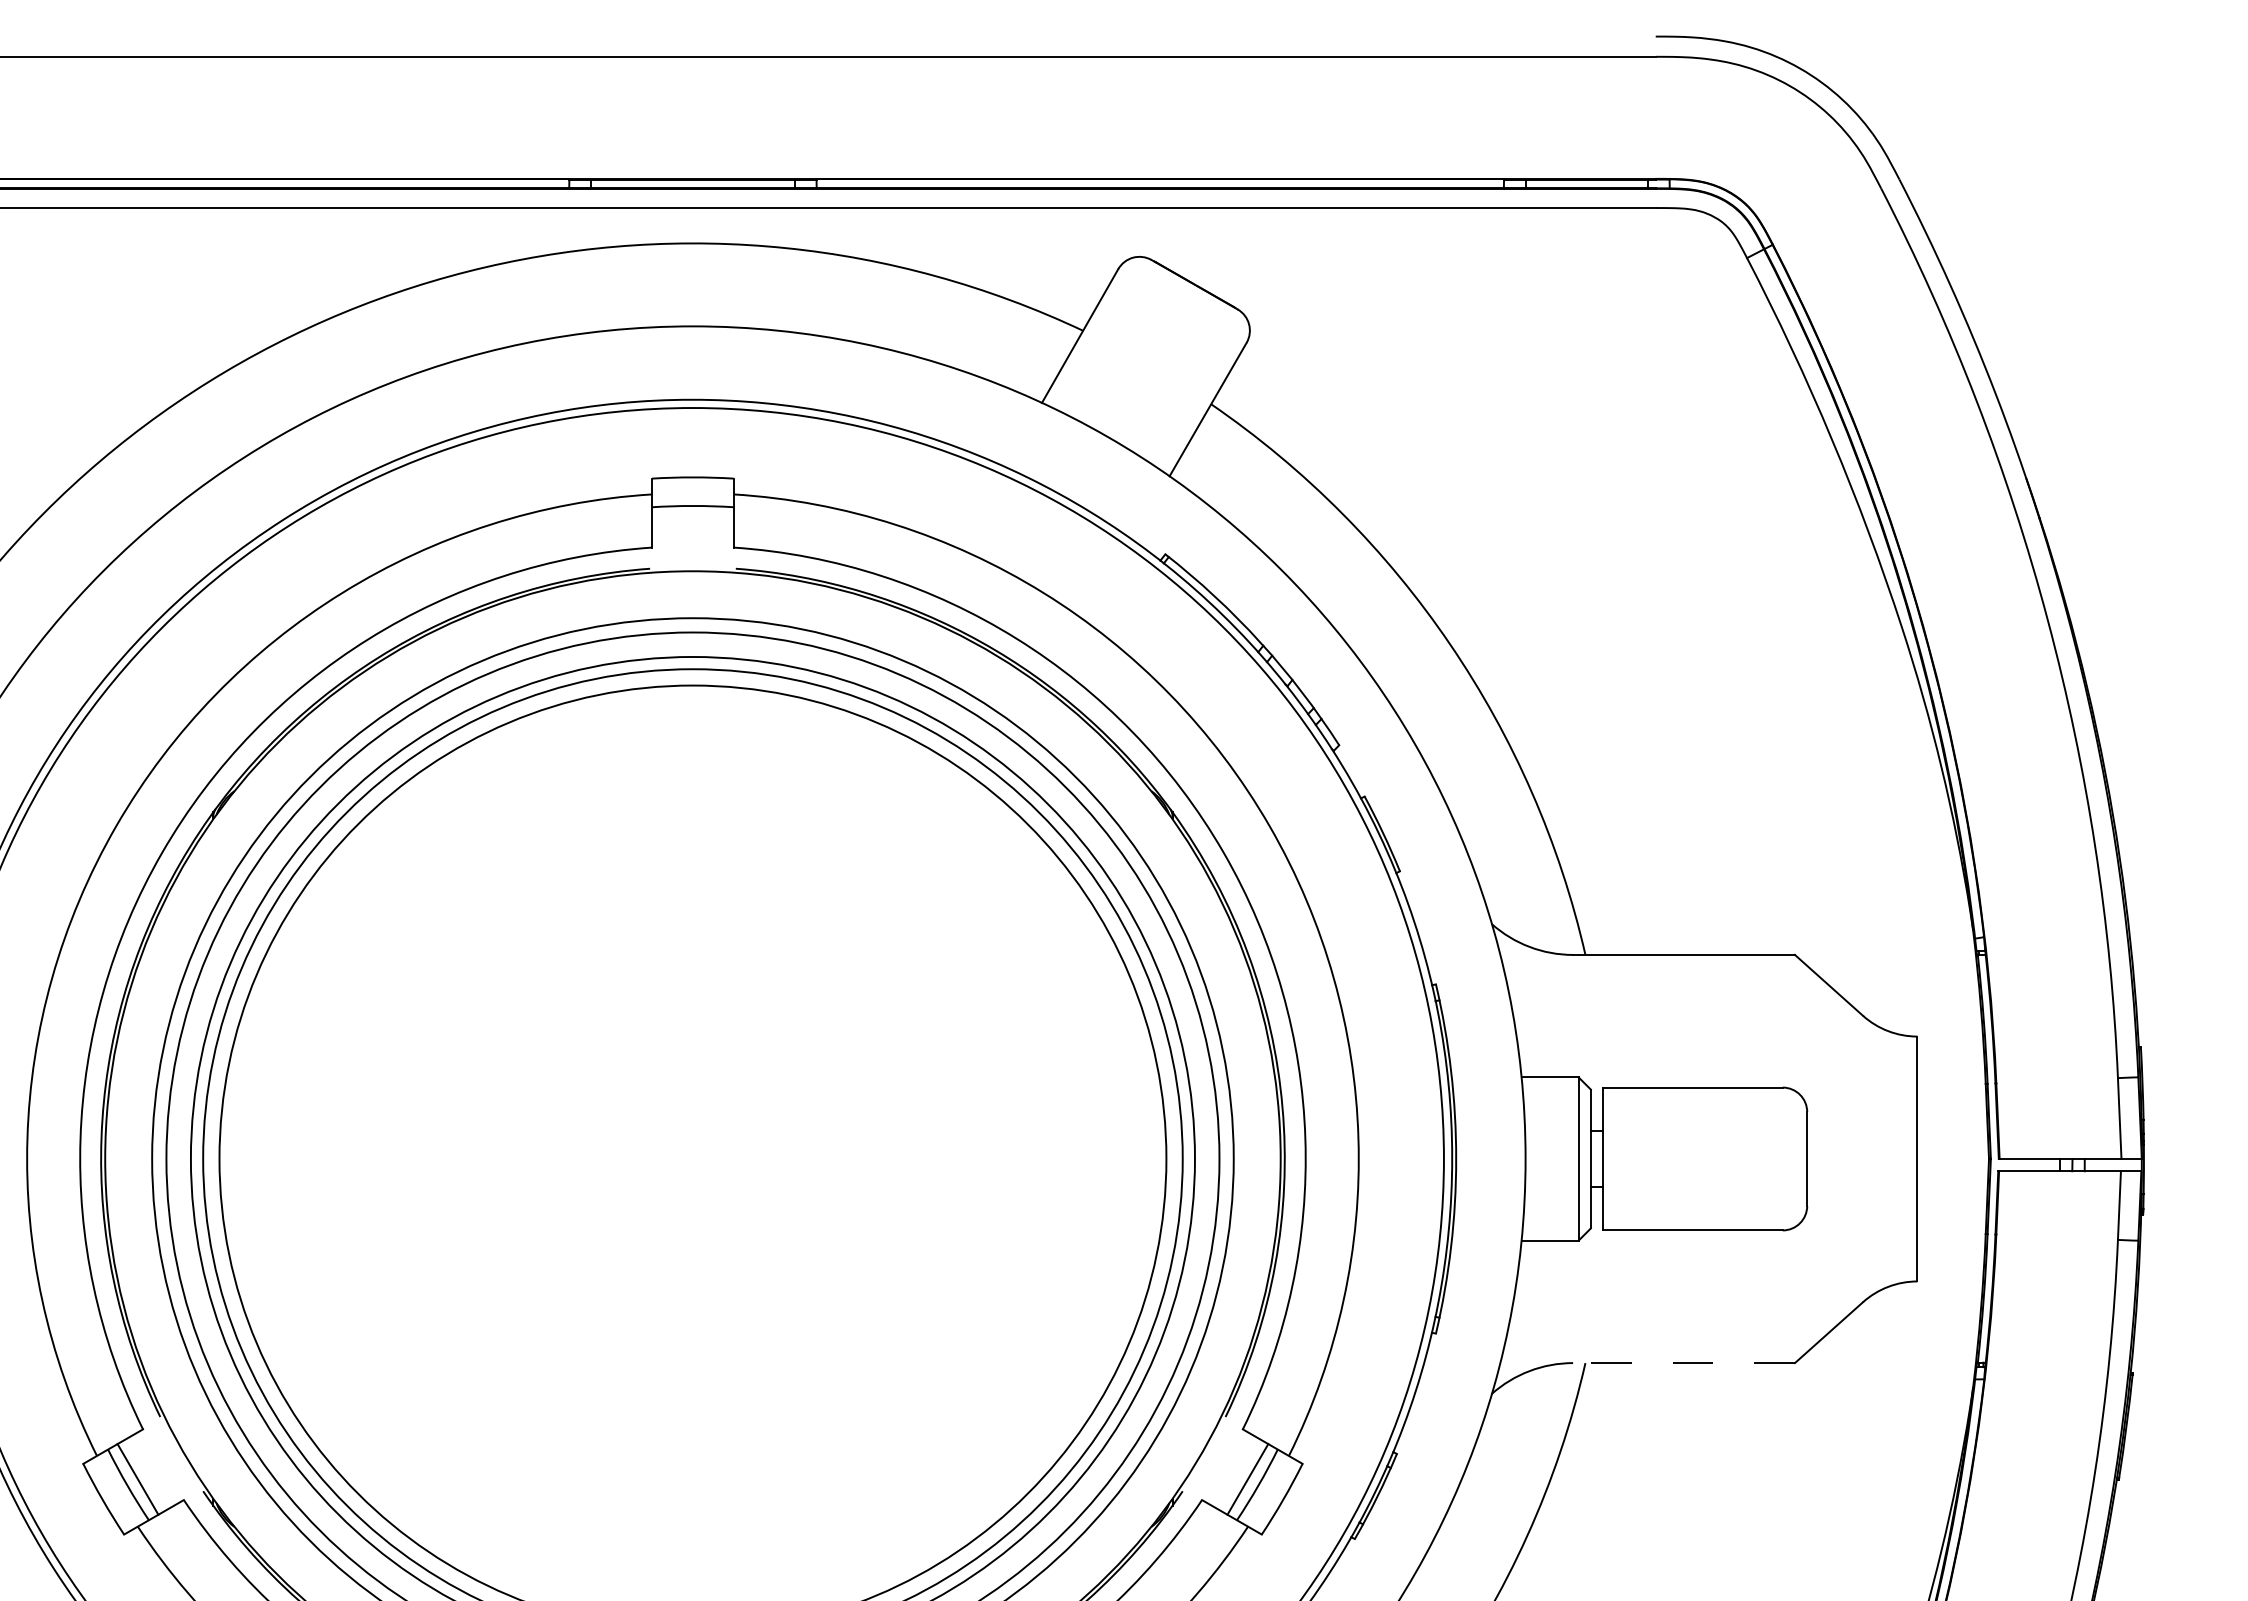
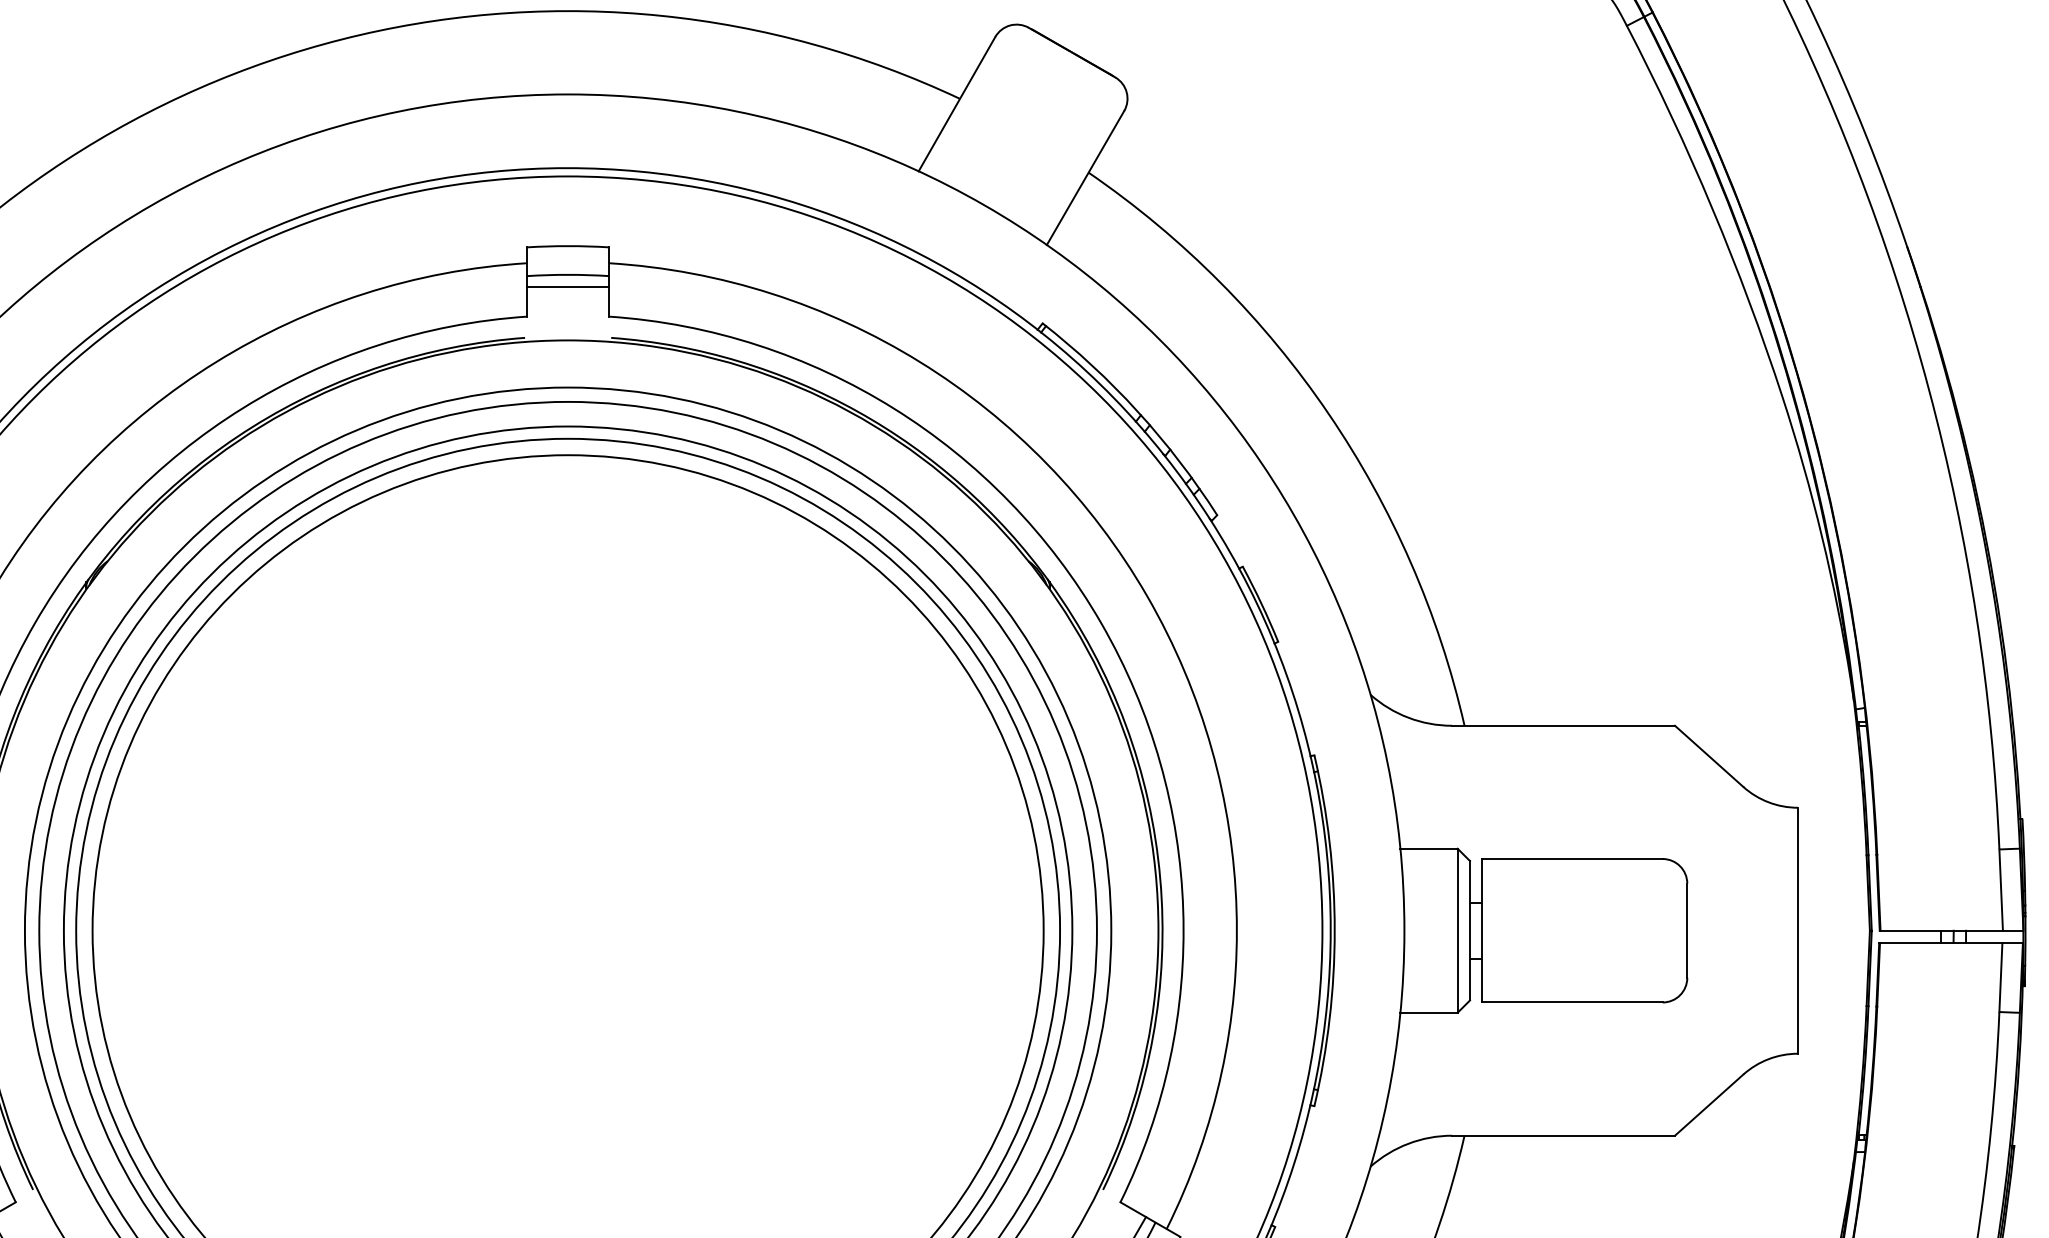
line: (692, 518) -> (567, 287), added
line: (1684, 1363) -> (1564, 1136), dashed -> solid

